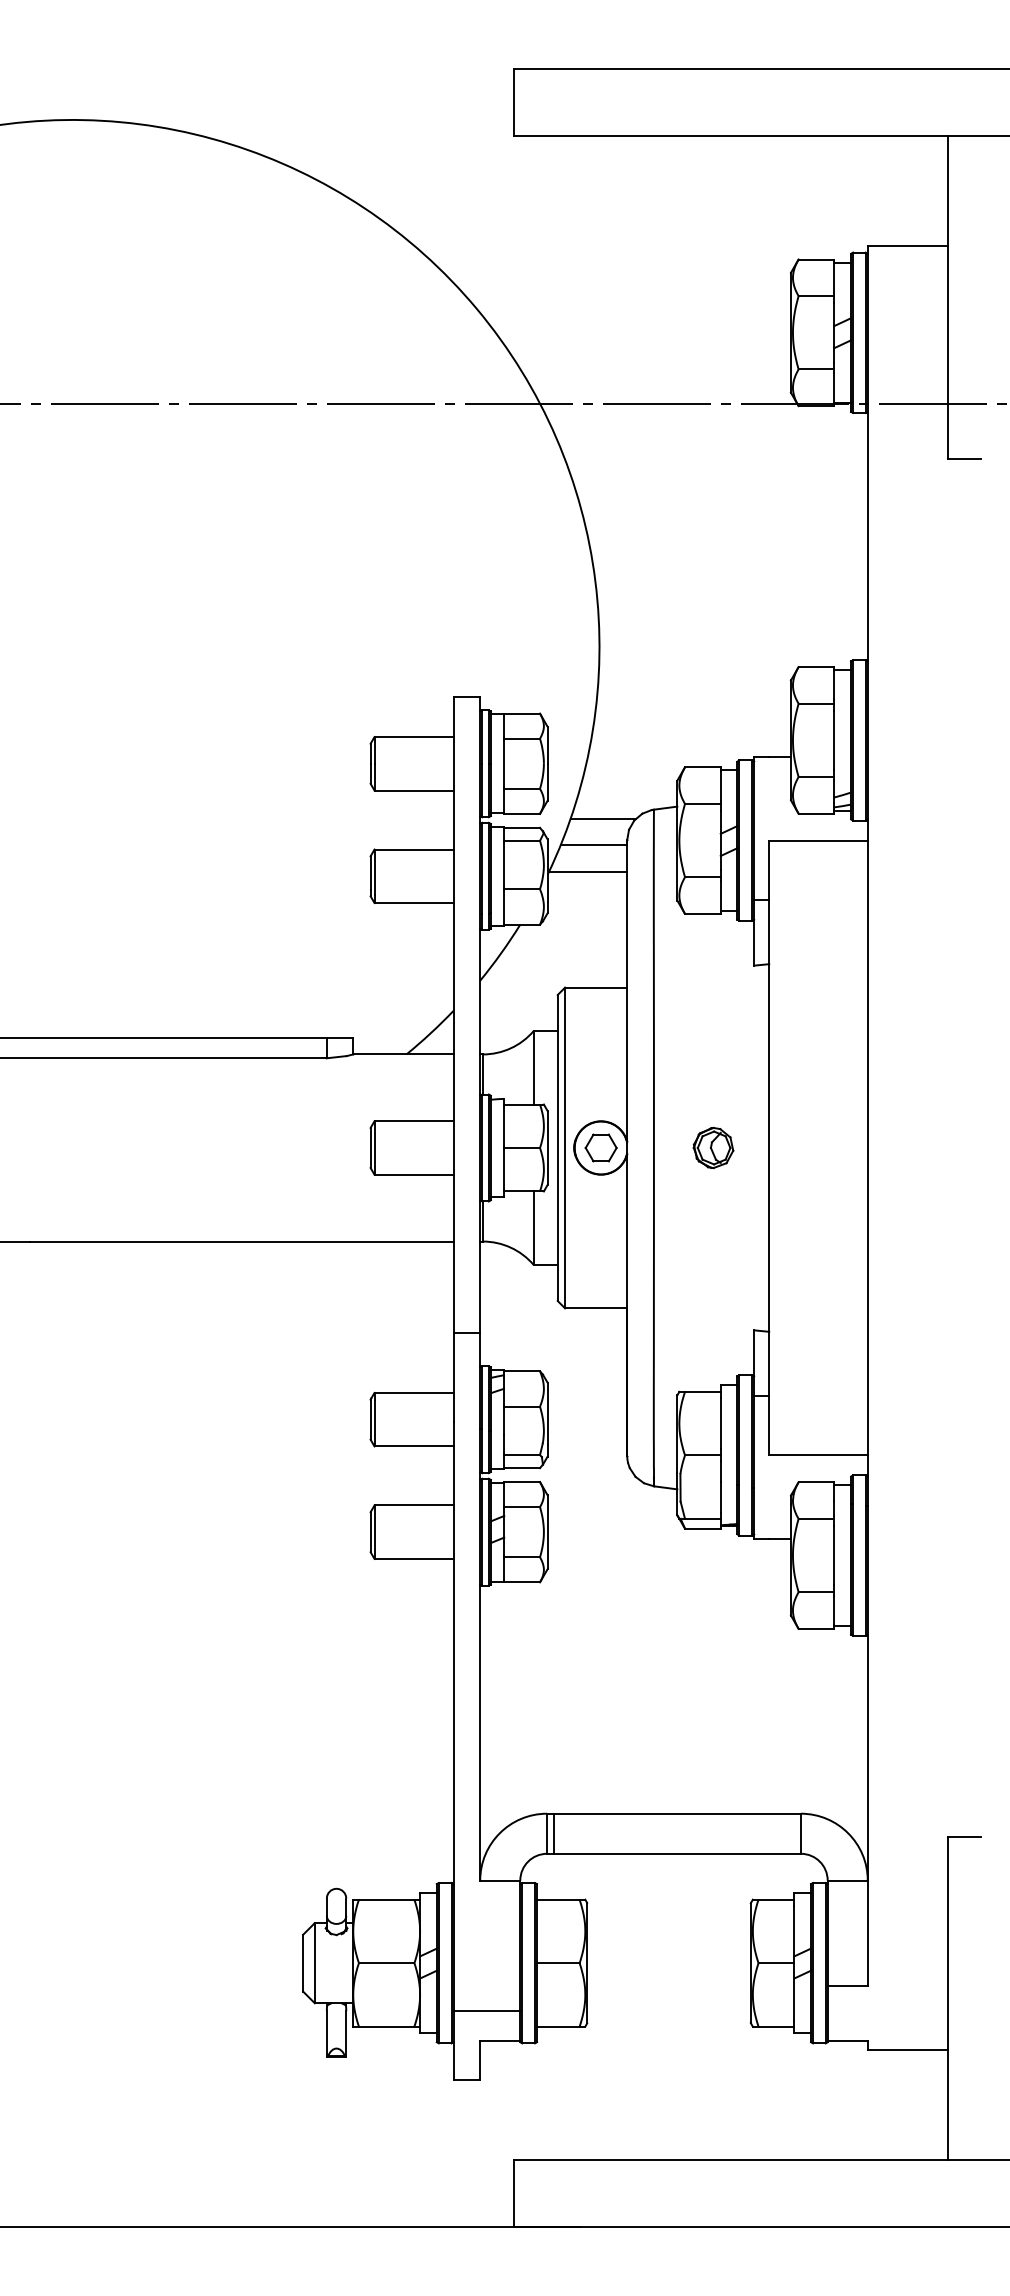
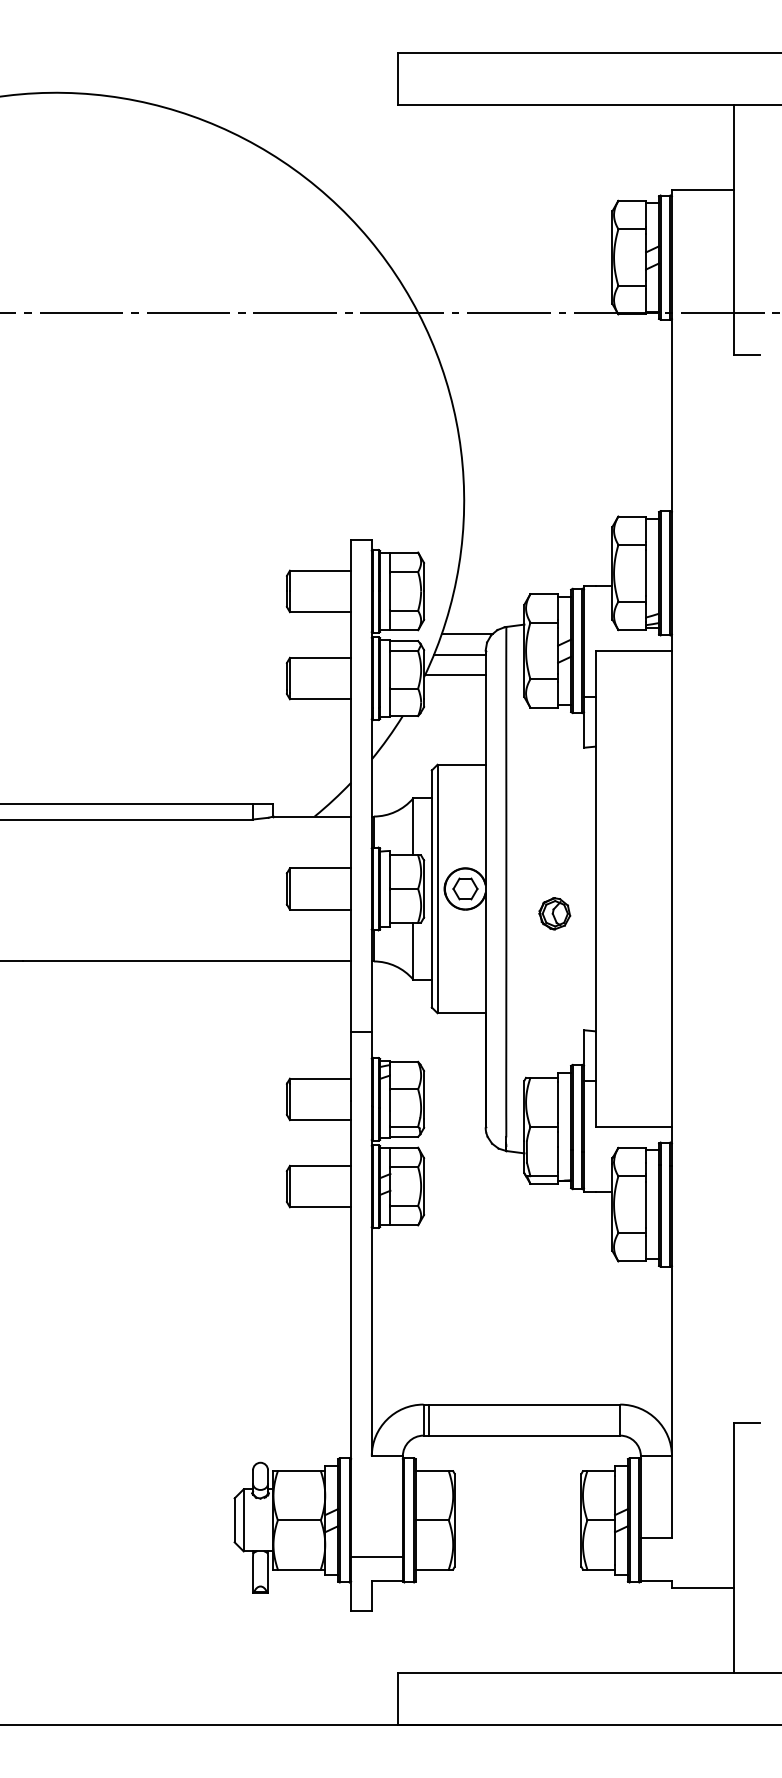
part: (713, 1147) -> (554, 913), moved

